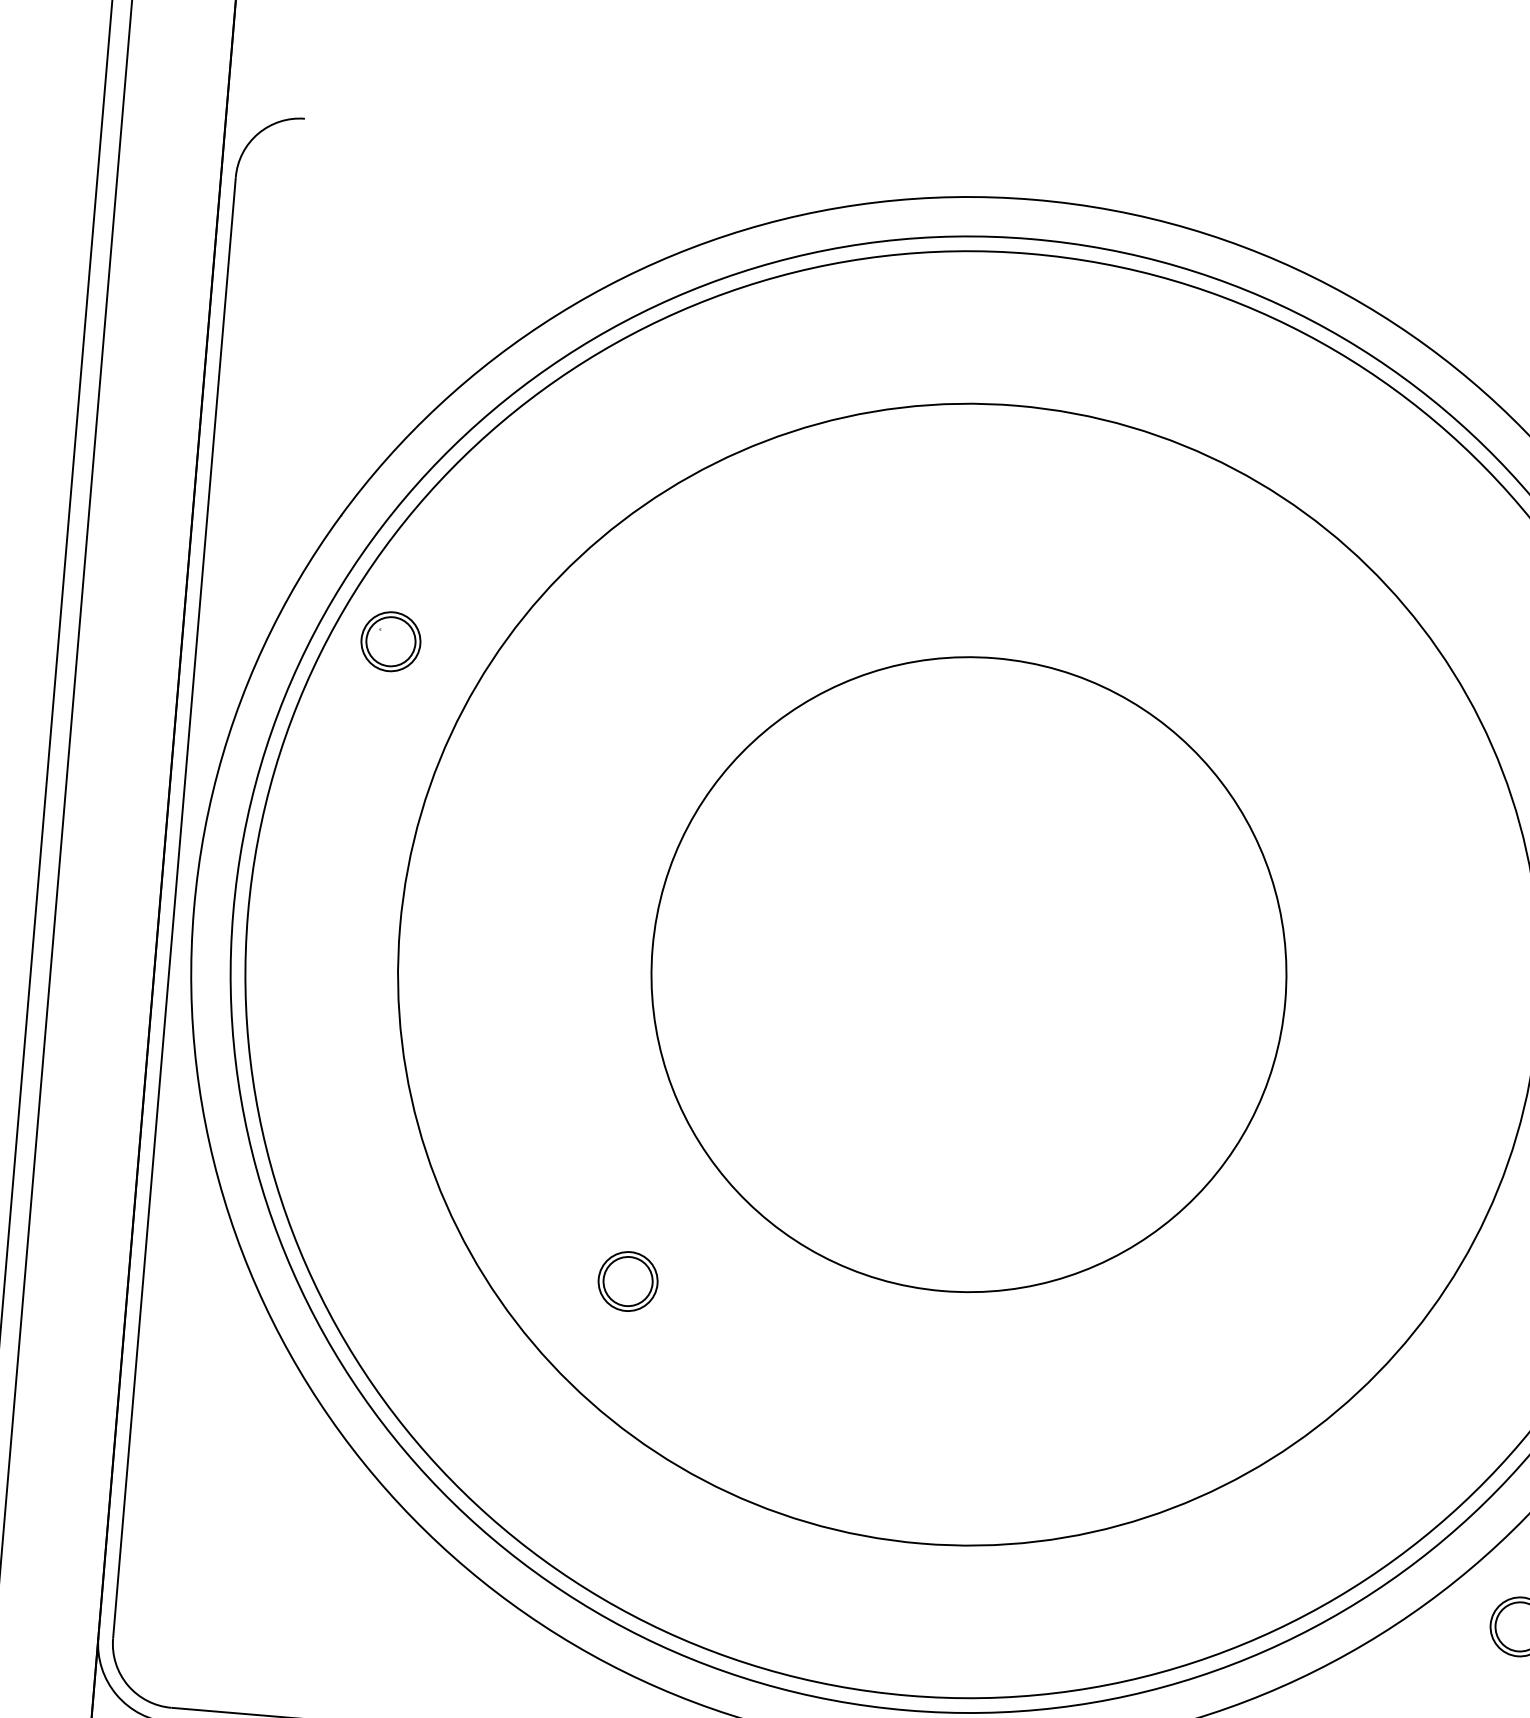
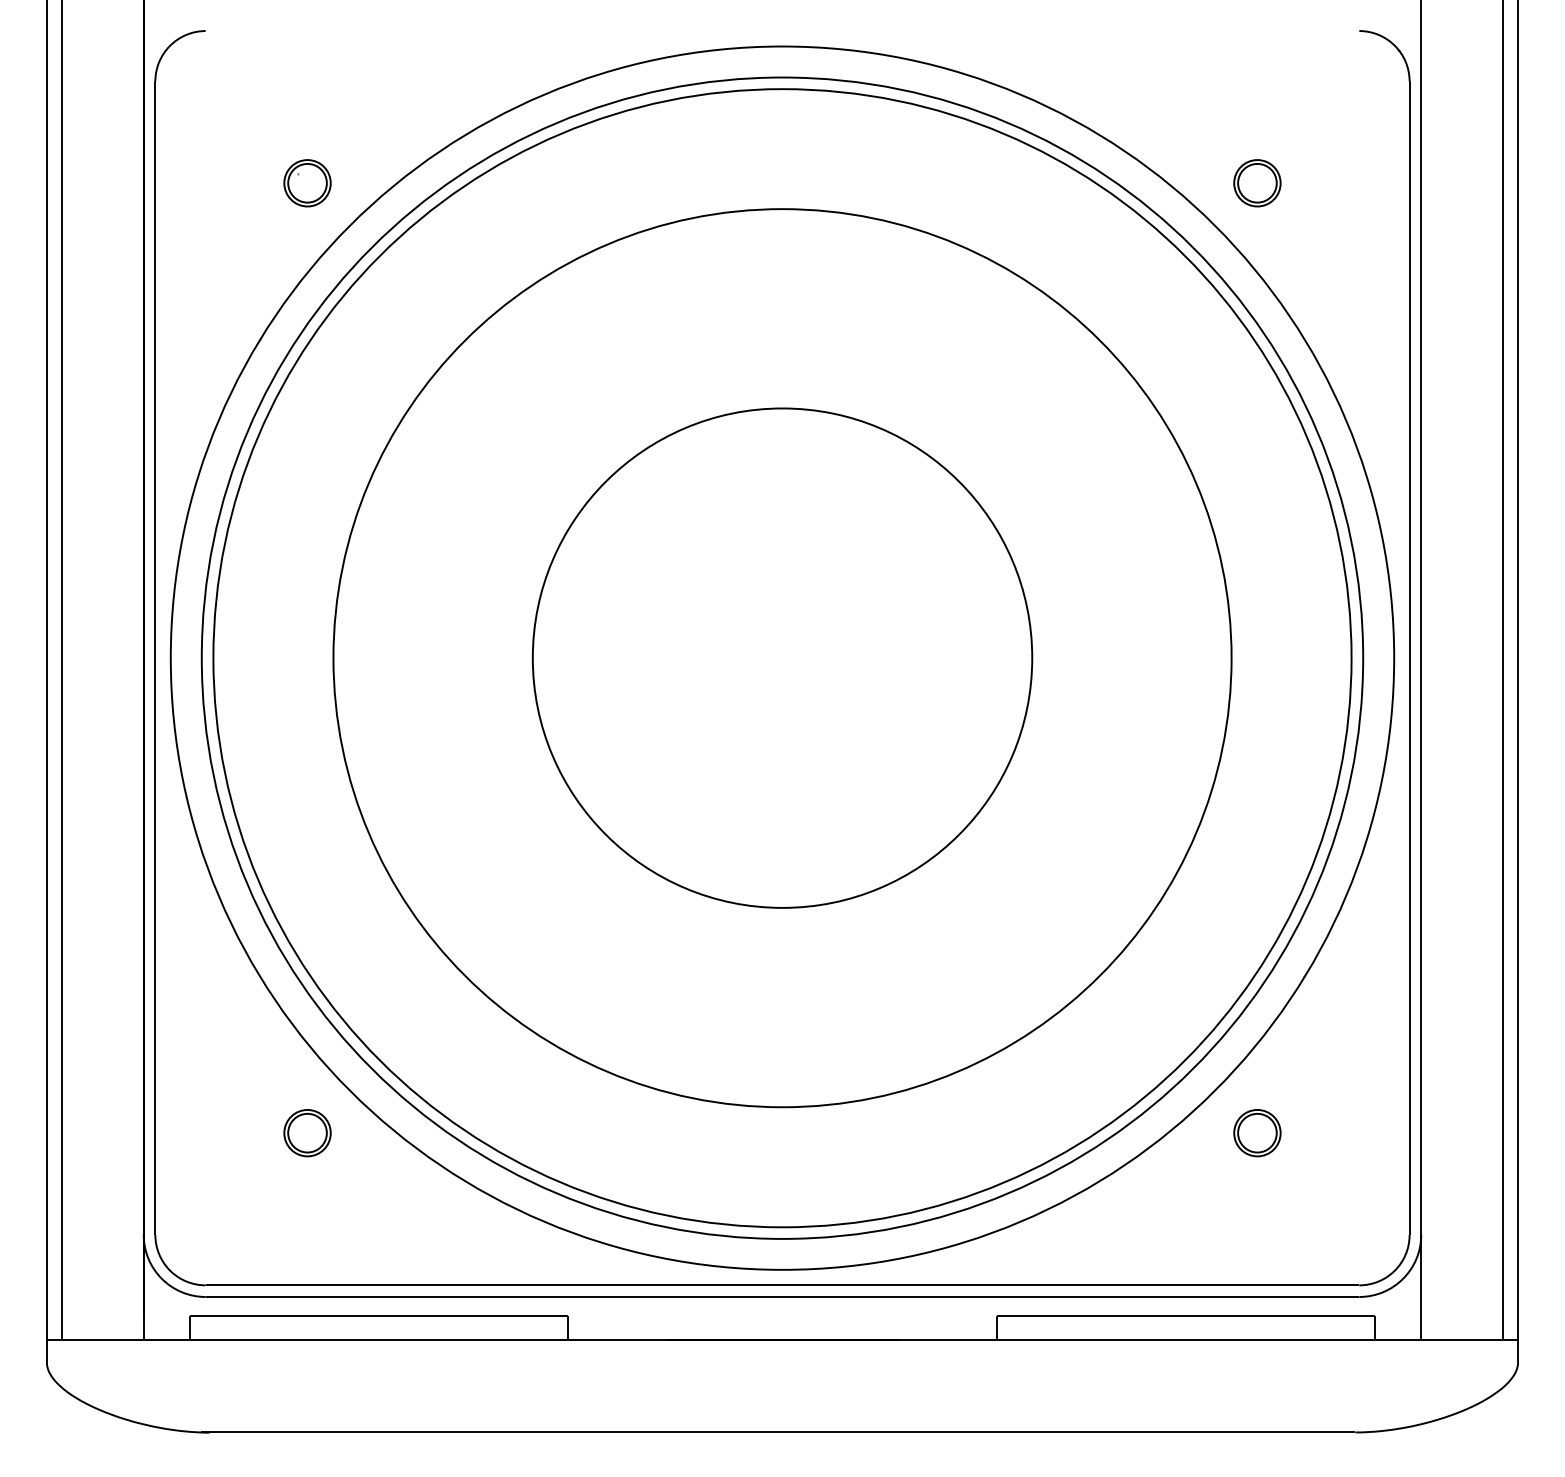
part: (390, 642) -> (307, 183), moved
part: (628, 1281) -> (307, 1133), moved

